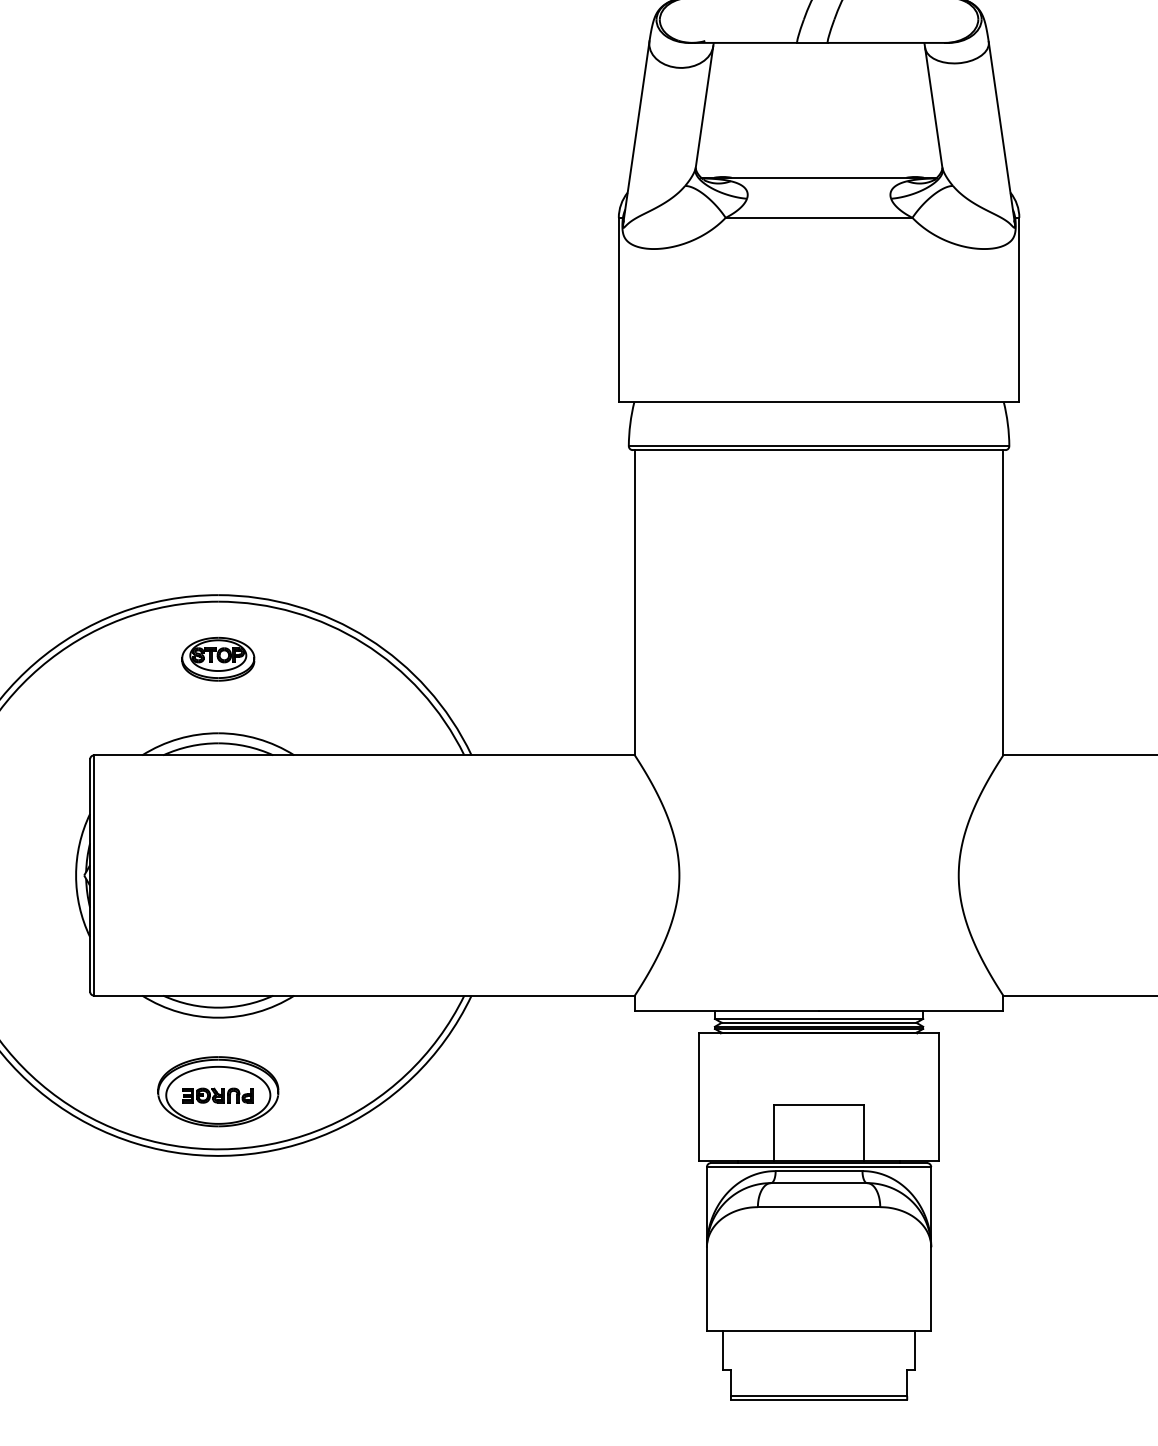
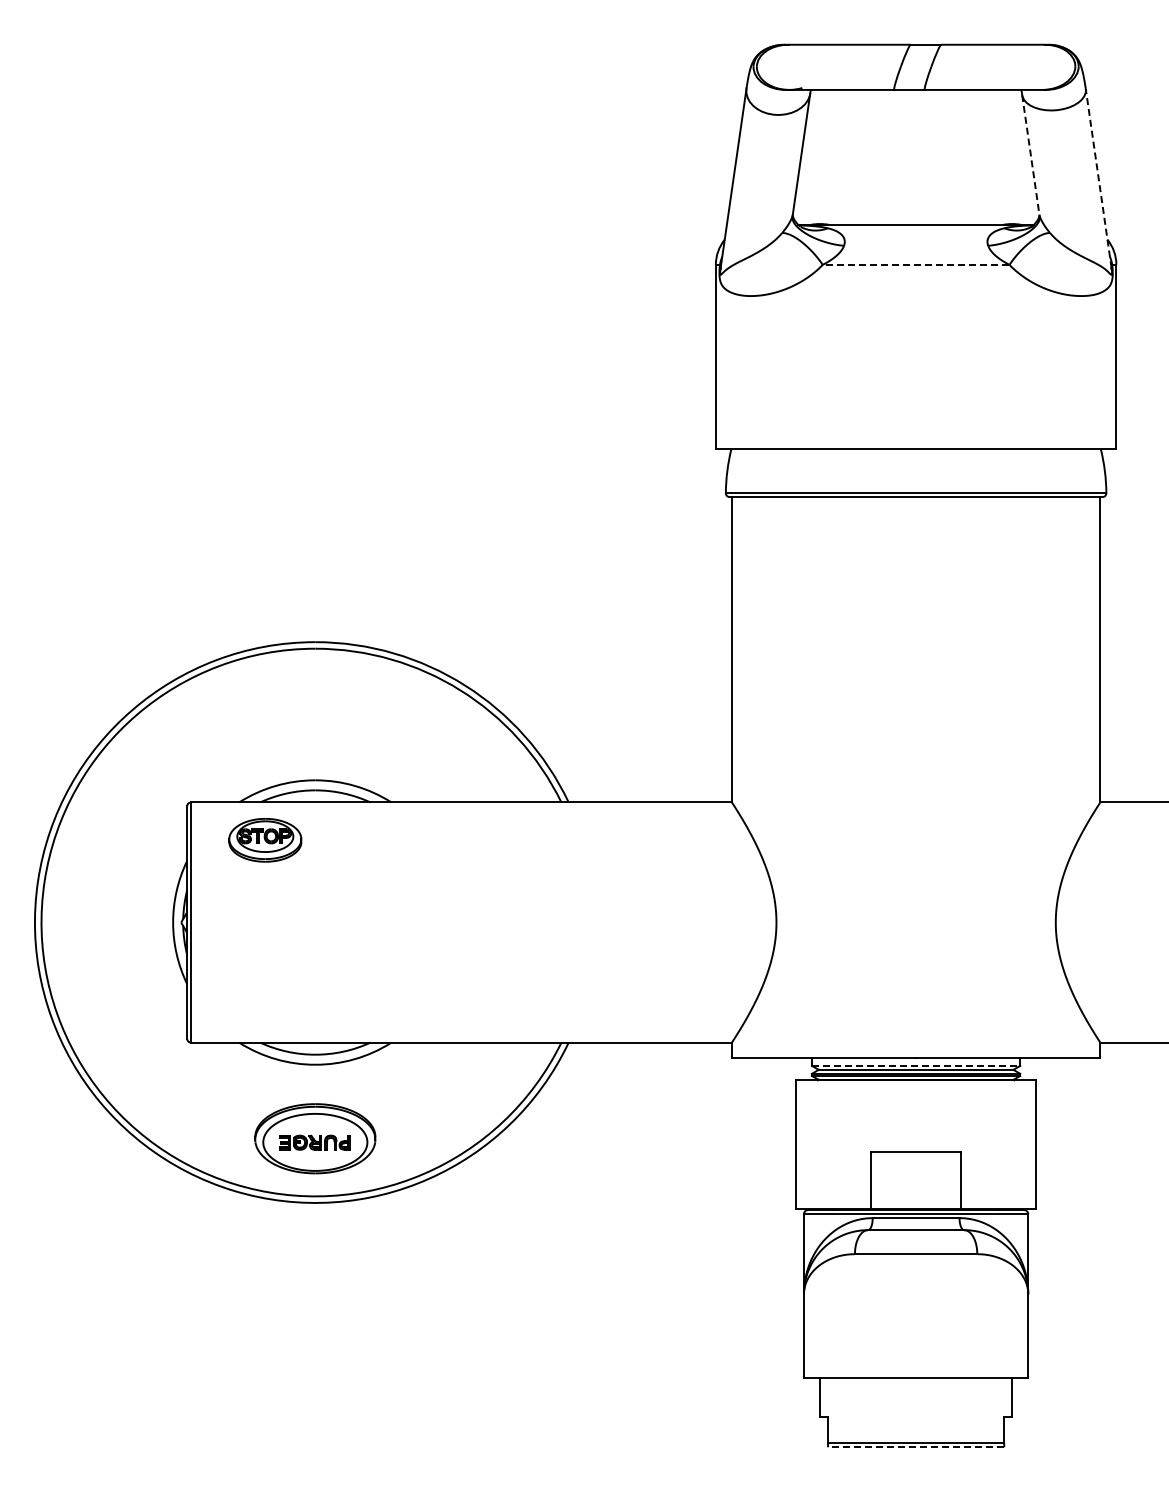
line: (933, 108) -> (1030, 155), solid -> dashed
line: (1001, 131) -> (1098, 178), solid -> dashed
line: (818, 217) -> (915, 264), solid -> dashed
part: (218, 659) -> (265, 840), moved
line: (819, 1018) -> (916, 1065), solid -> dashed
line: (818, 1400) -> (915, 1447), solid -> dashed

